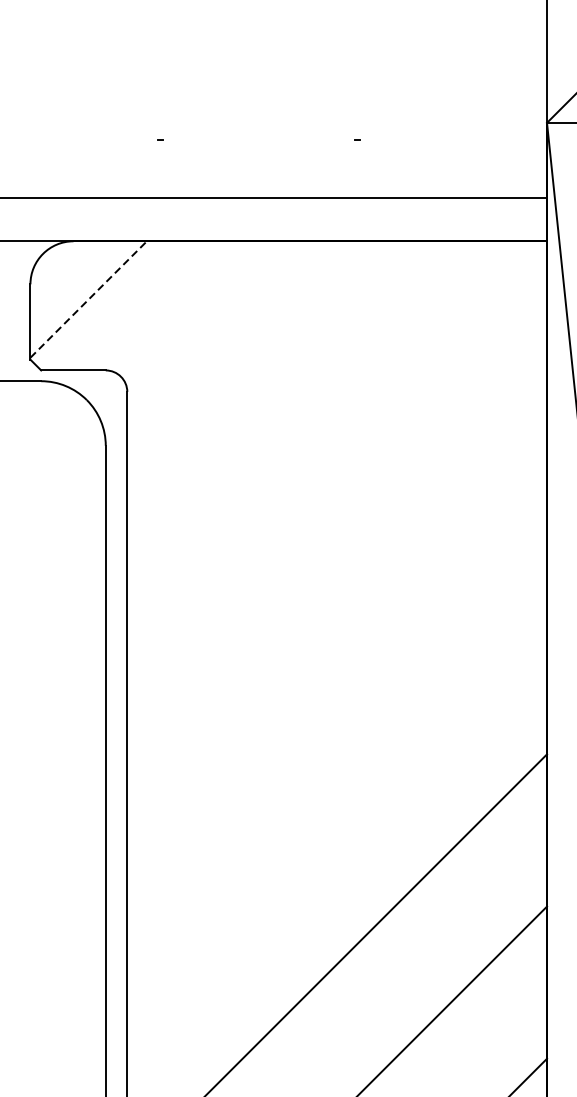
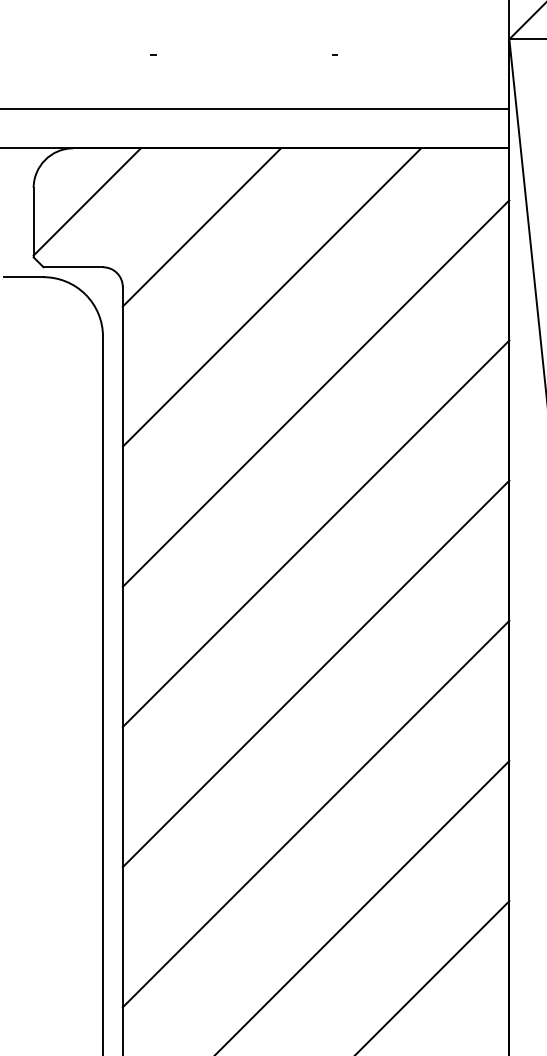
line: (88, 299) -> (87, 201), dashed -> solid
line: (212, 327) -> (201, 227), added
line: (288, 403) -> (271, 297), added
line: (336, 507) -> (315, 393), added
line: (336, 659) -> (315, 533), added
line: (336, 811) -> (315, 673), added

